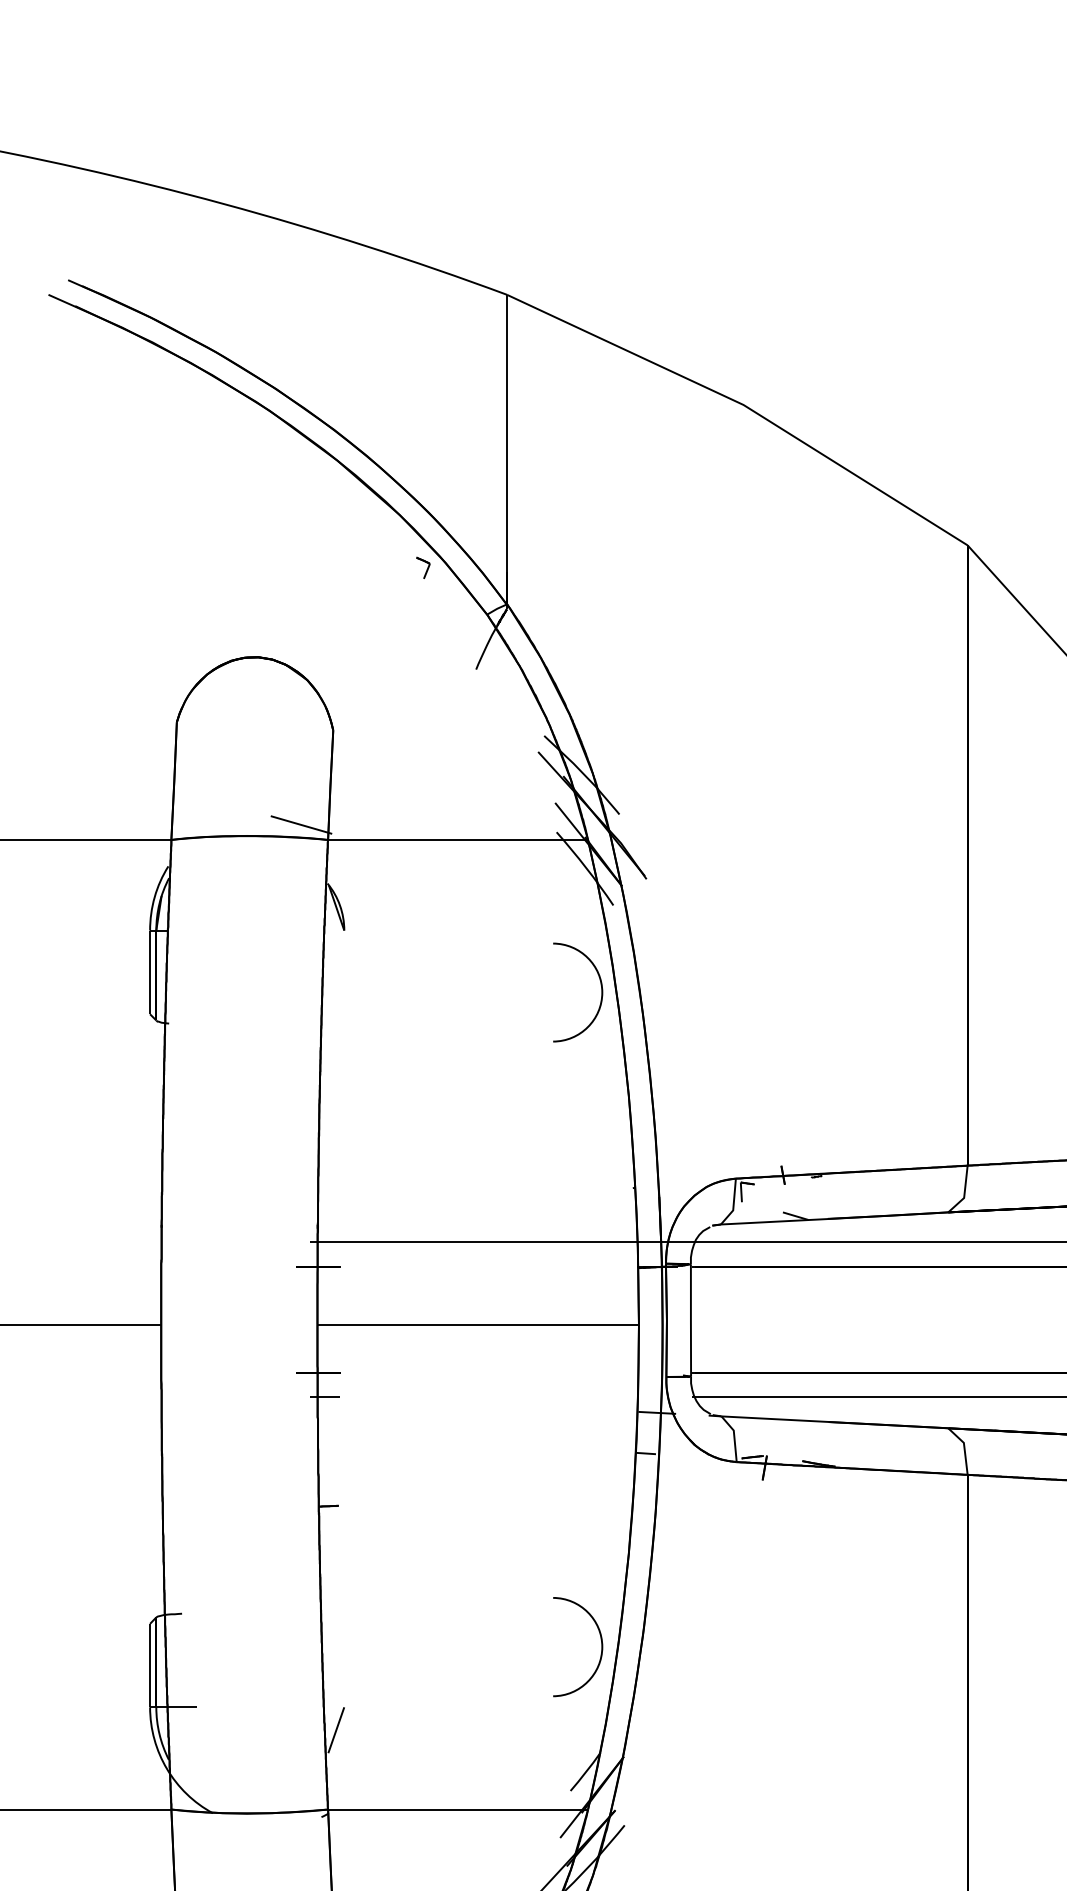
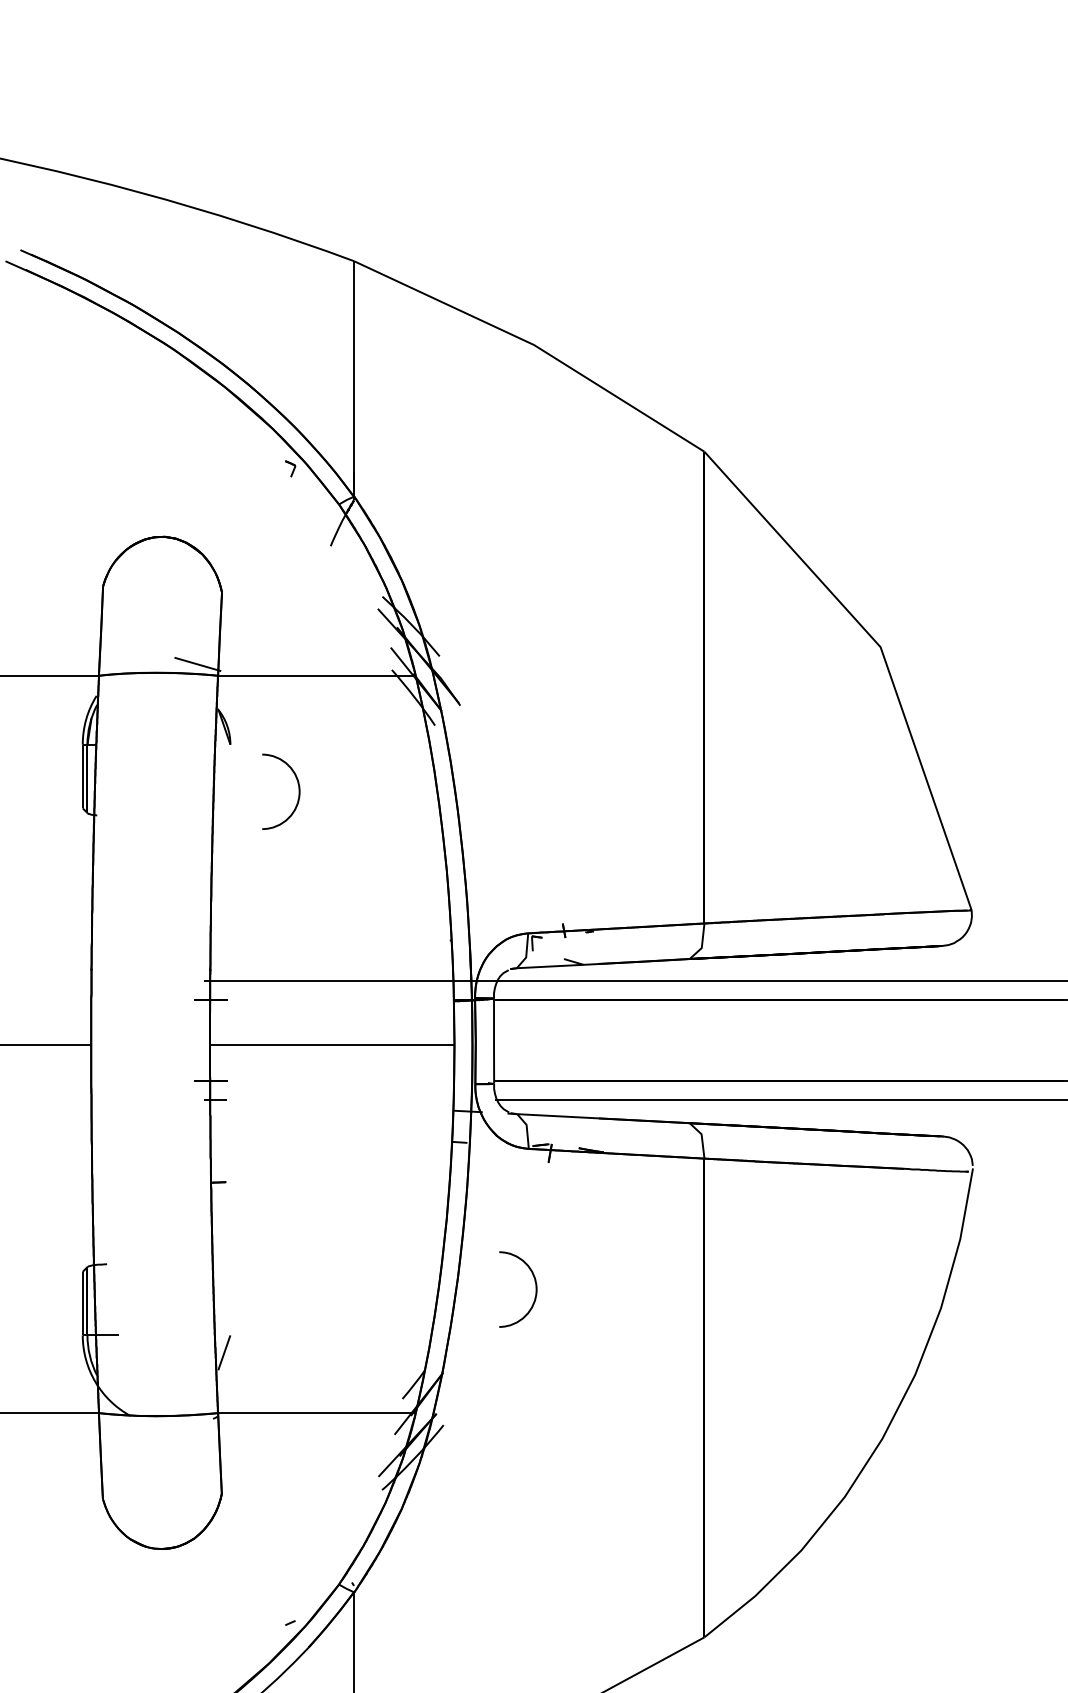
curve: (600, 992) -> (298, 791), moved
curve: (600, 1646) -> (535, 1289), moved

